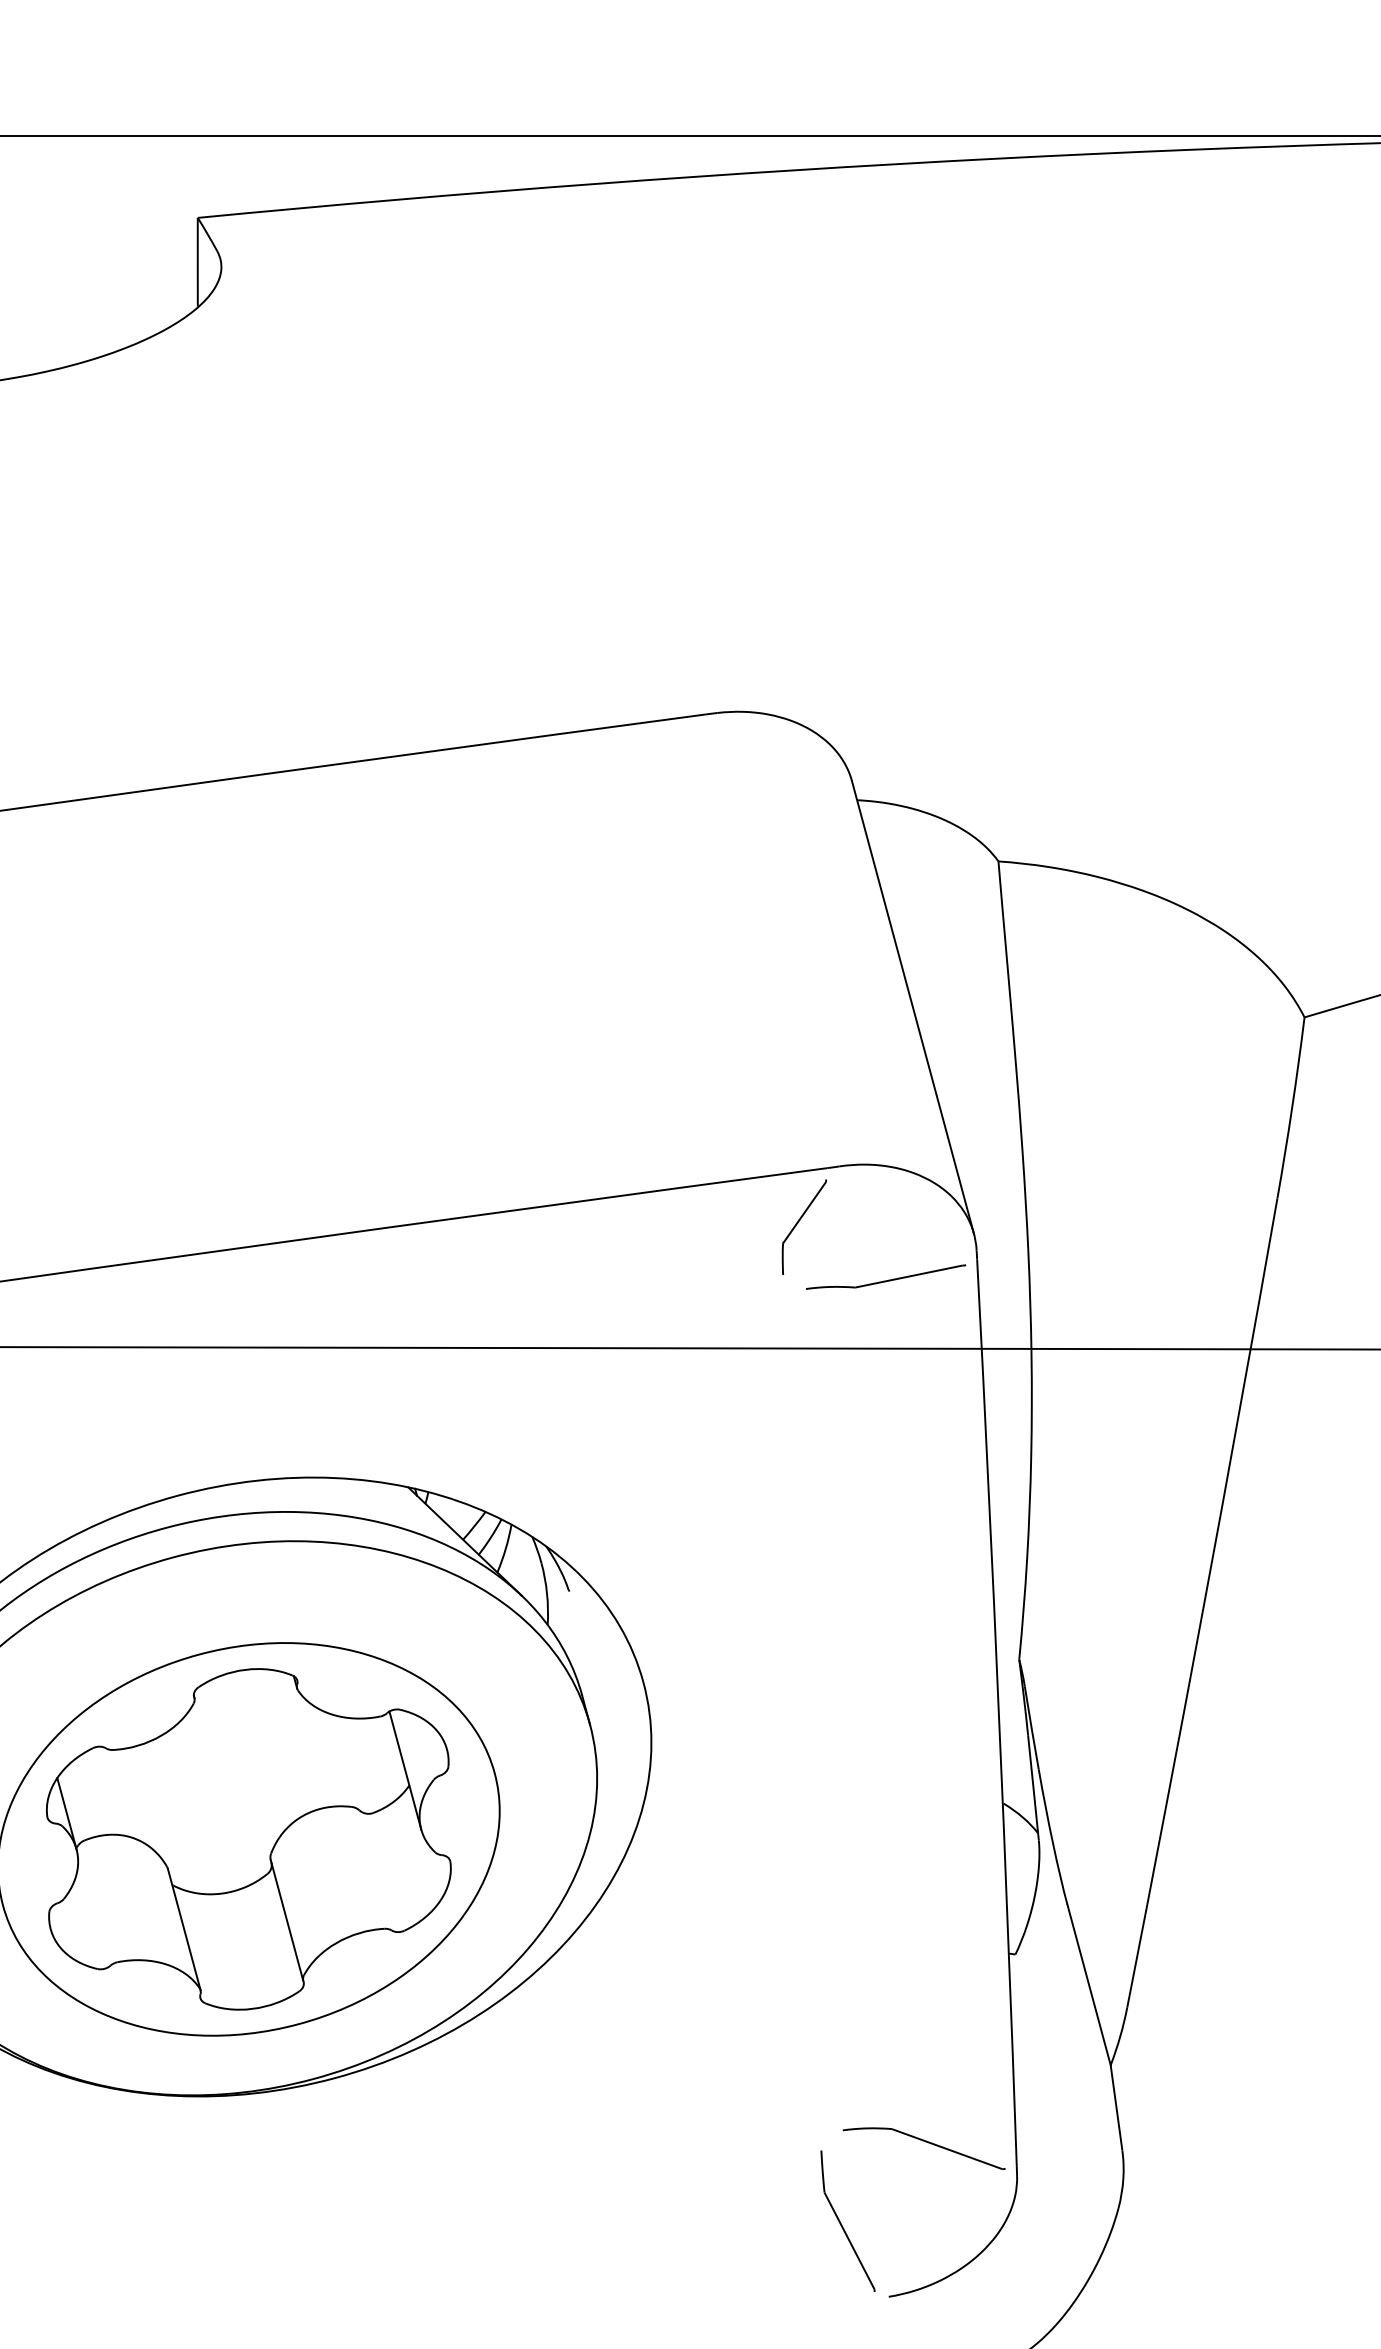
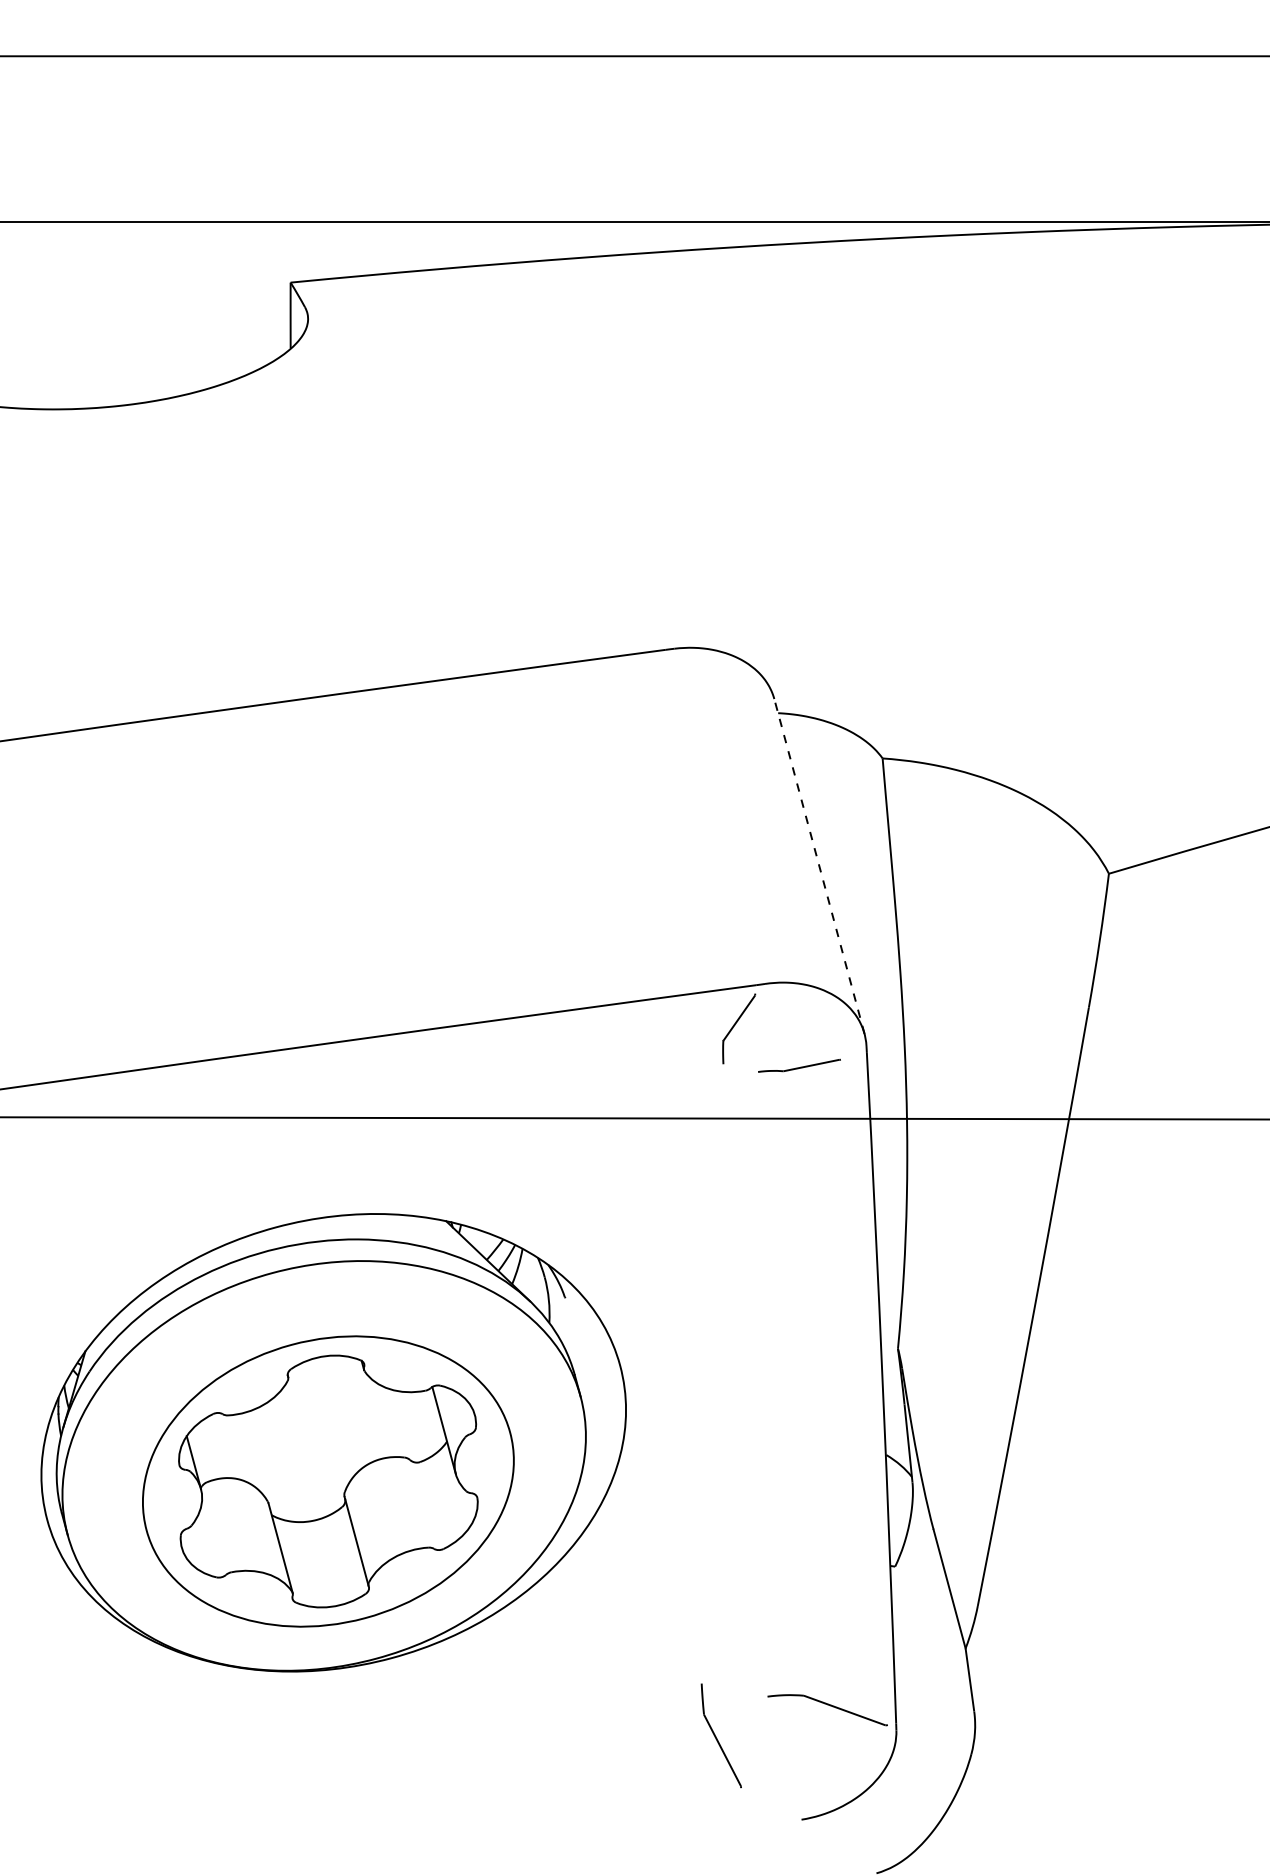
line: (913, 1007) -> (819, 866), solid -> dashed
part: (886, 1276) -> (799, 1065), size x0.7
part: (846, 2220) -> (720, 1735), moved

